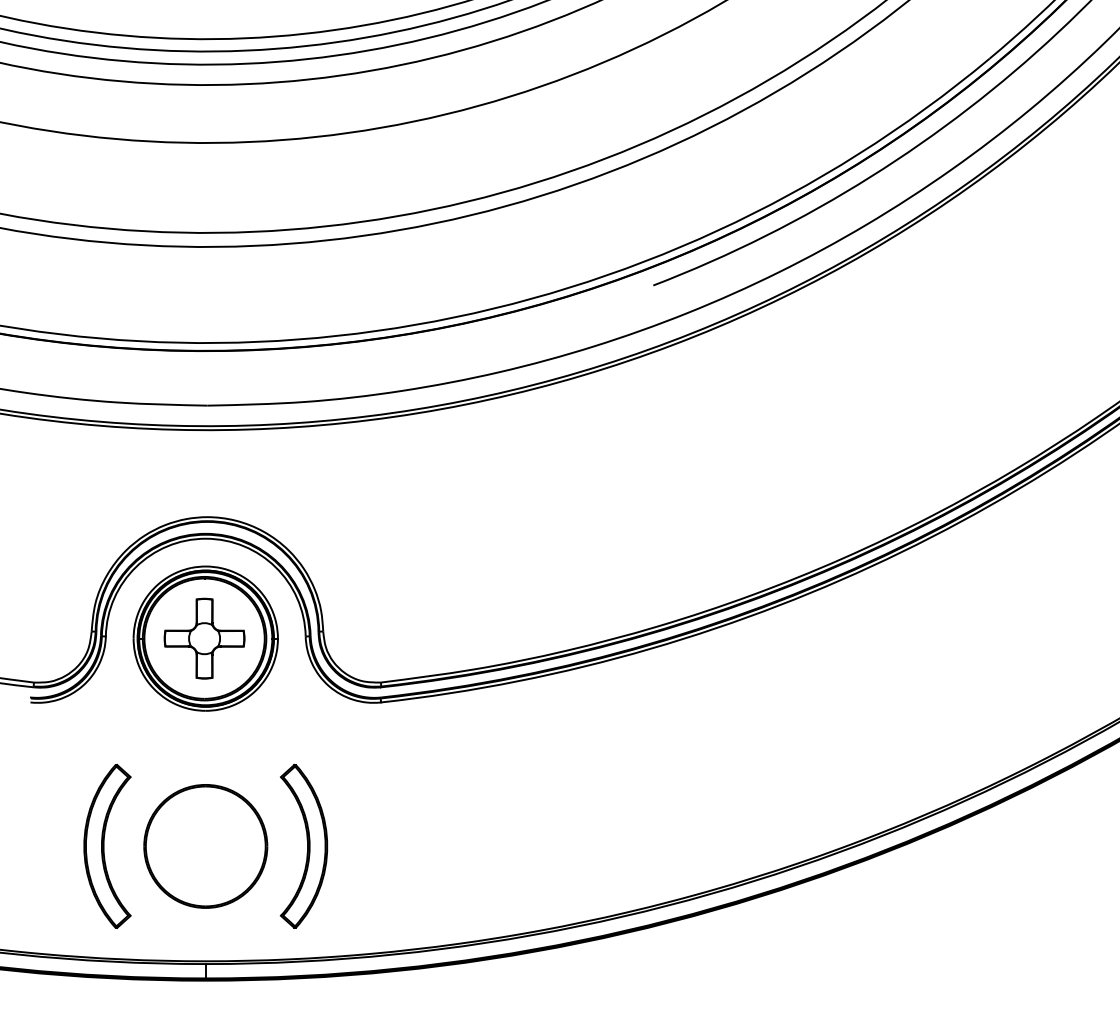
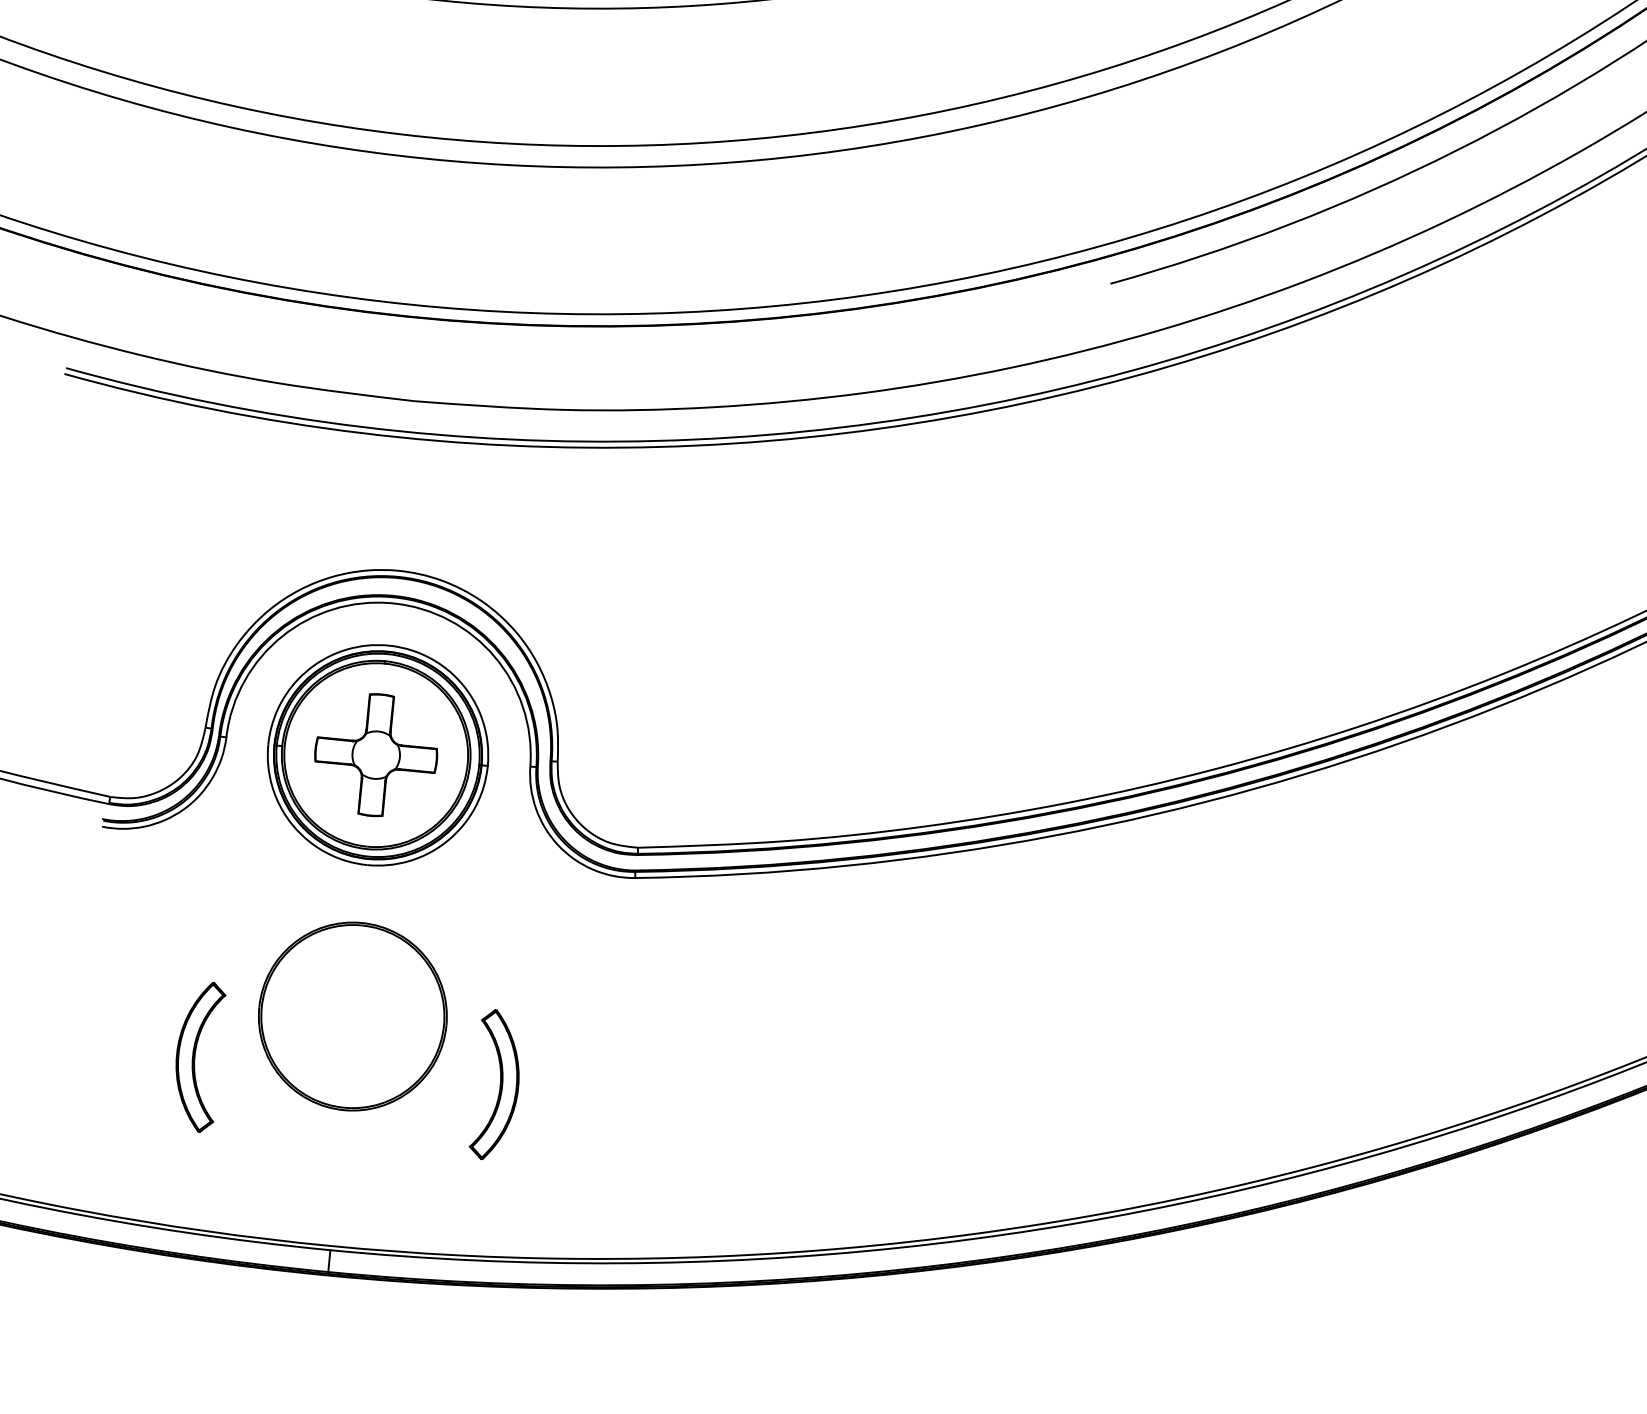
part: (107, 845) -> (198, 1055), size x0.6
part: (303, 845) -> (496, 1084), size x0.6
part: (205, 846) -> (352, 1016), moved

